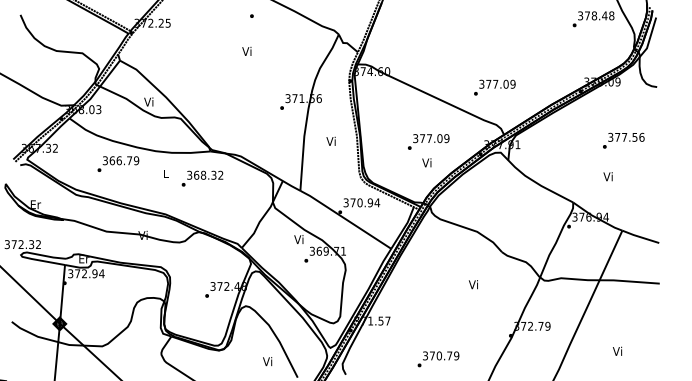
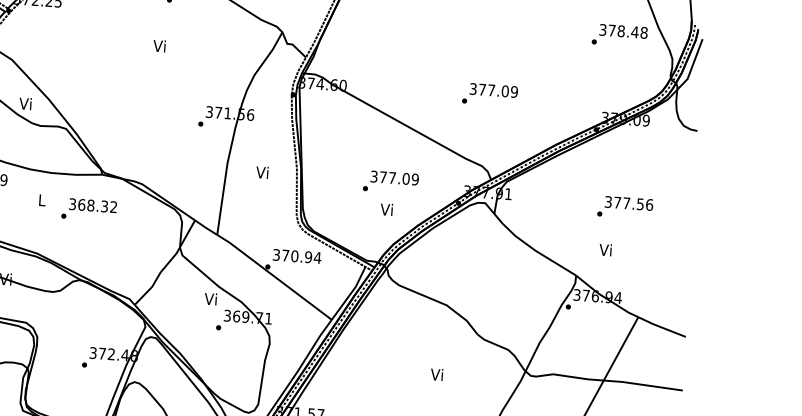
text: (494, 87) -> (489, 94), moved
text: (623, 140) -> (624, 207), moved
text: (607, 176) -> (604, 249), moved

